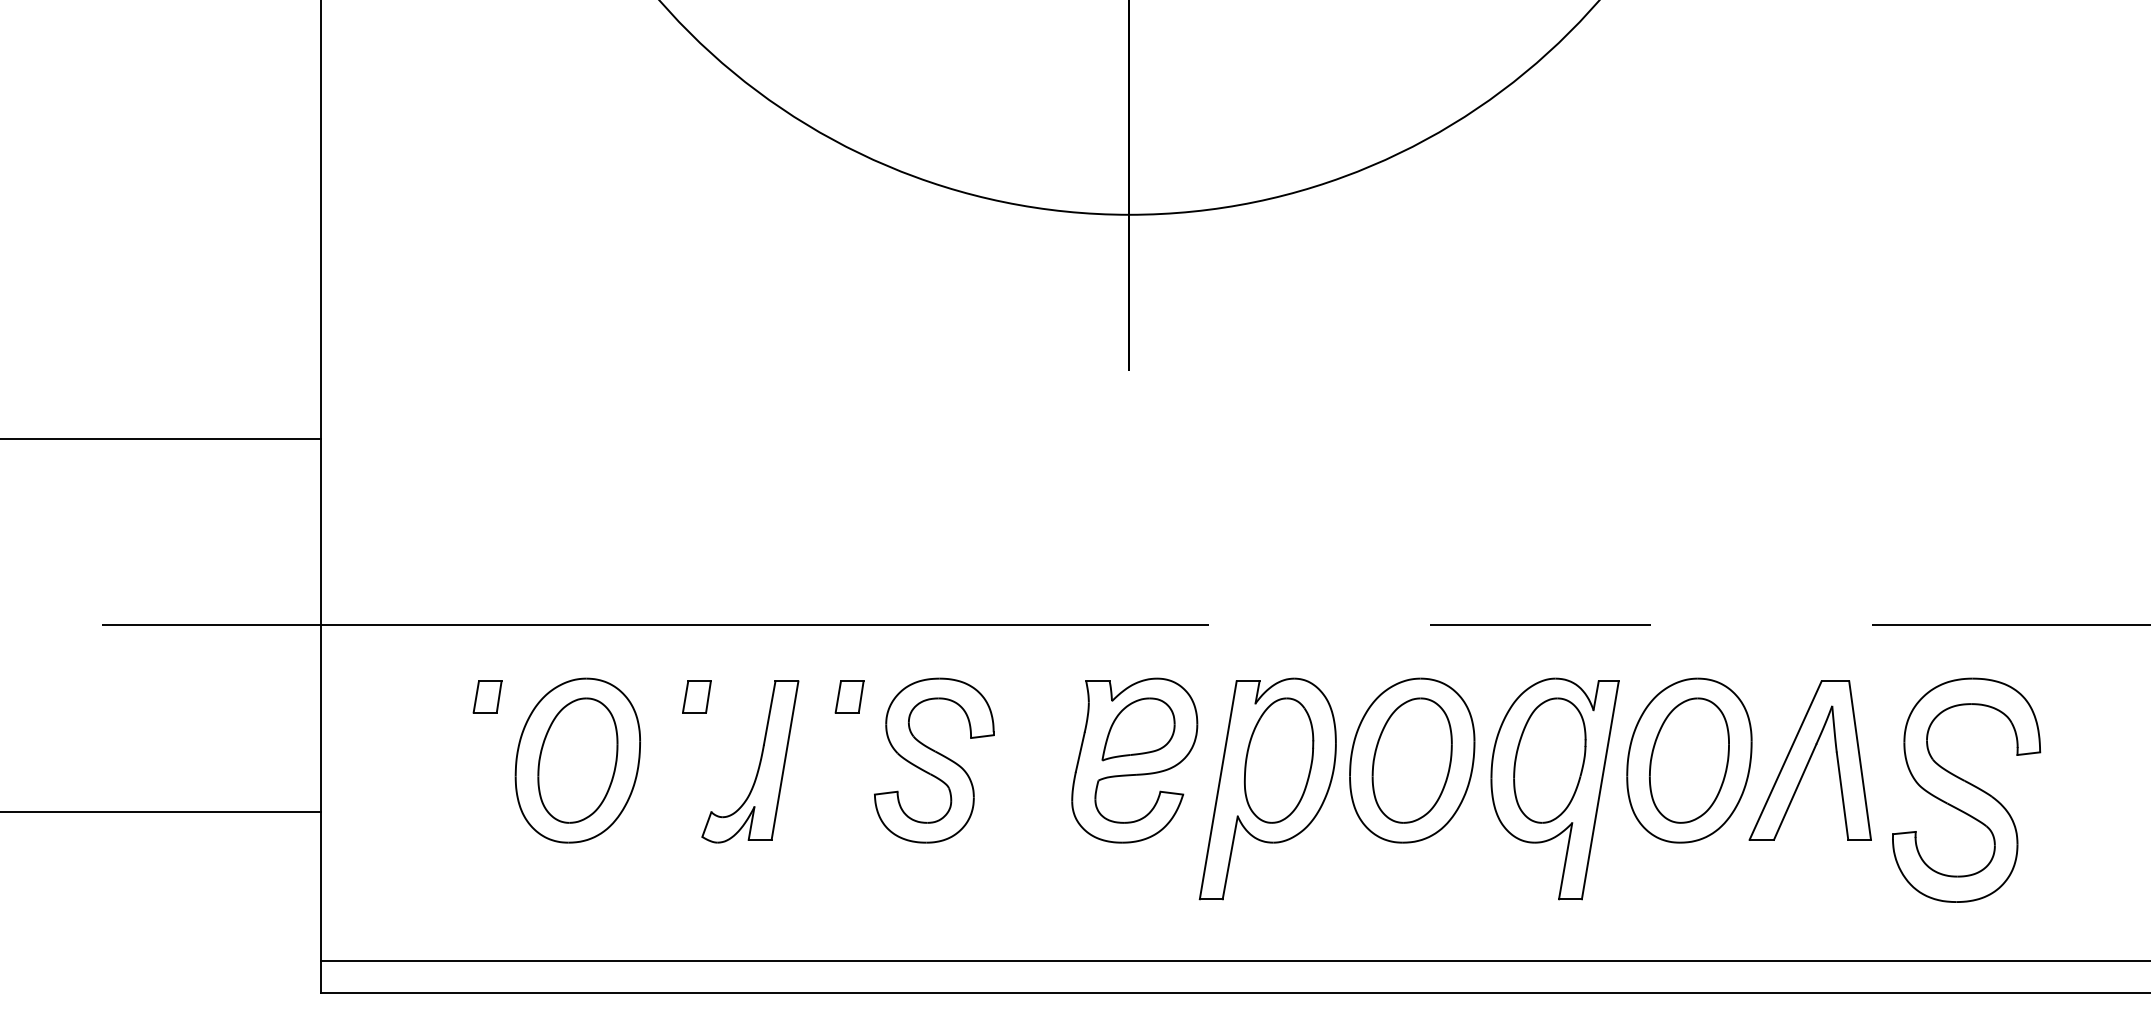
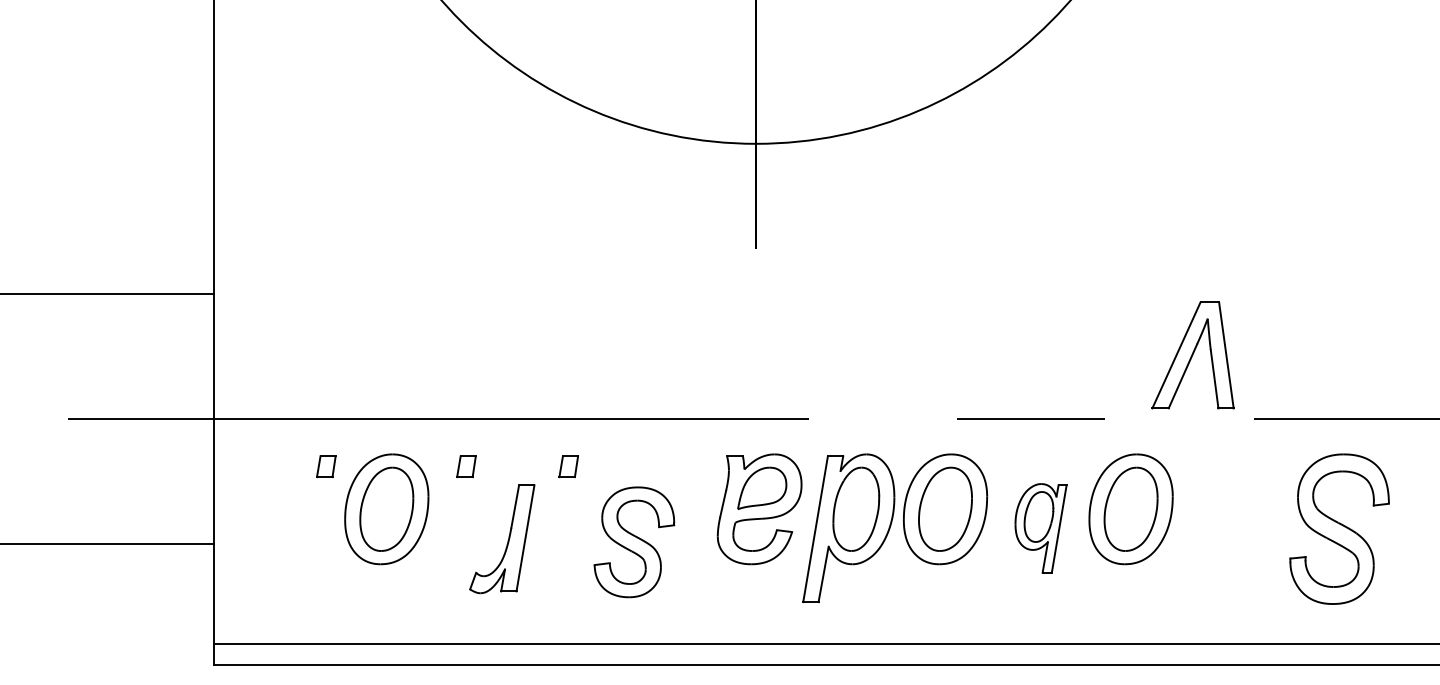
part: (934, 760) -> (634, 542), moved
part: (1809, 760) -> (1192, 355), moved
part: (750, 762) -> (502, 539), moved
part: (1554, 789) -> (1040, 528), size x0.6
part: (1966, 789) -> (1339, 528), moved

